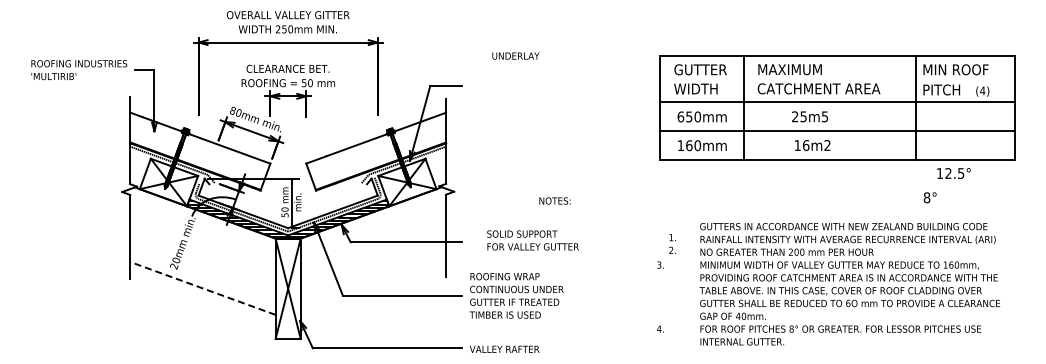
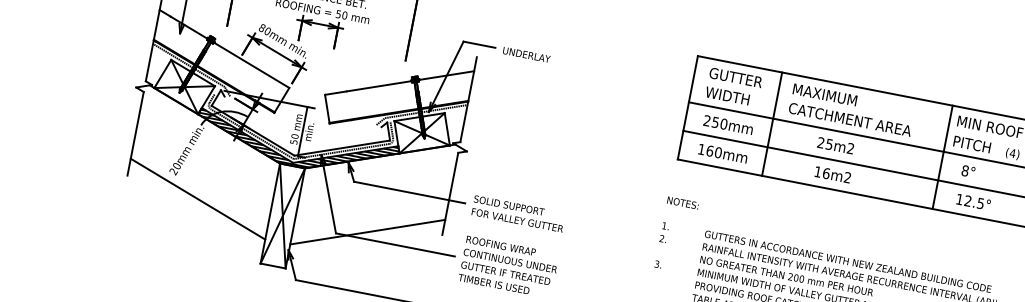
text: (515, 55) -> (526, 54), moved
text: (680, 116) -> (706, 120), 650mm -> 250mm
text: (824, 116) -> (850, 148), 25m5 -> 25m2
text: (953, 173) -> (973, 202), moved
text: (929, 197) -> (967, 171), moved
text: (554, 200) -> (682, 202), moved
text: (532, 240) -> (518, 213), moved
text: (672, 243) -> (664, 232), moved
line: (202, 288) -> (197, 199), dashed -> solid
line: (373, 288) -> (367, 232), added

